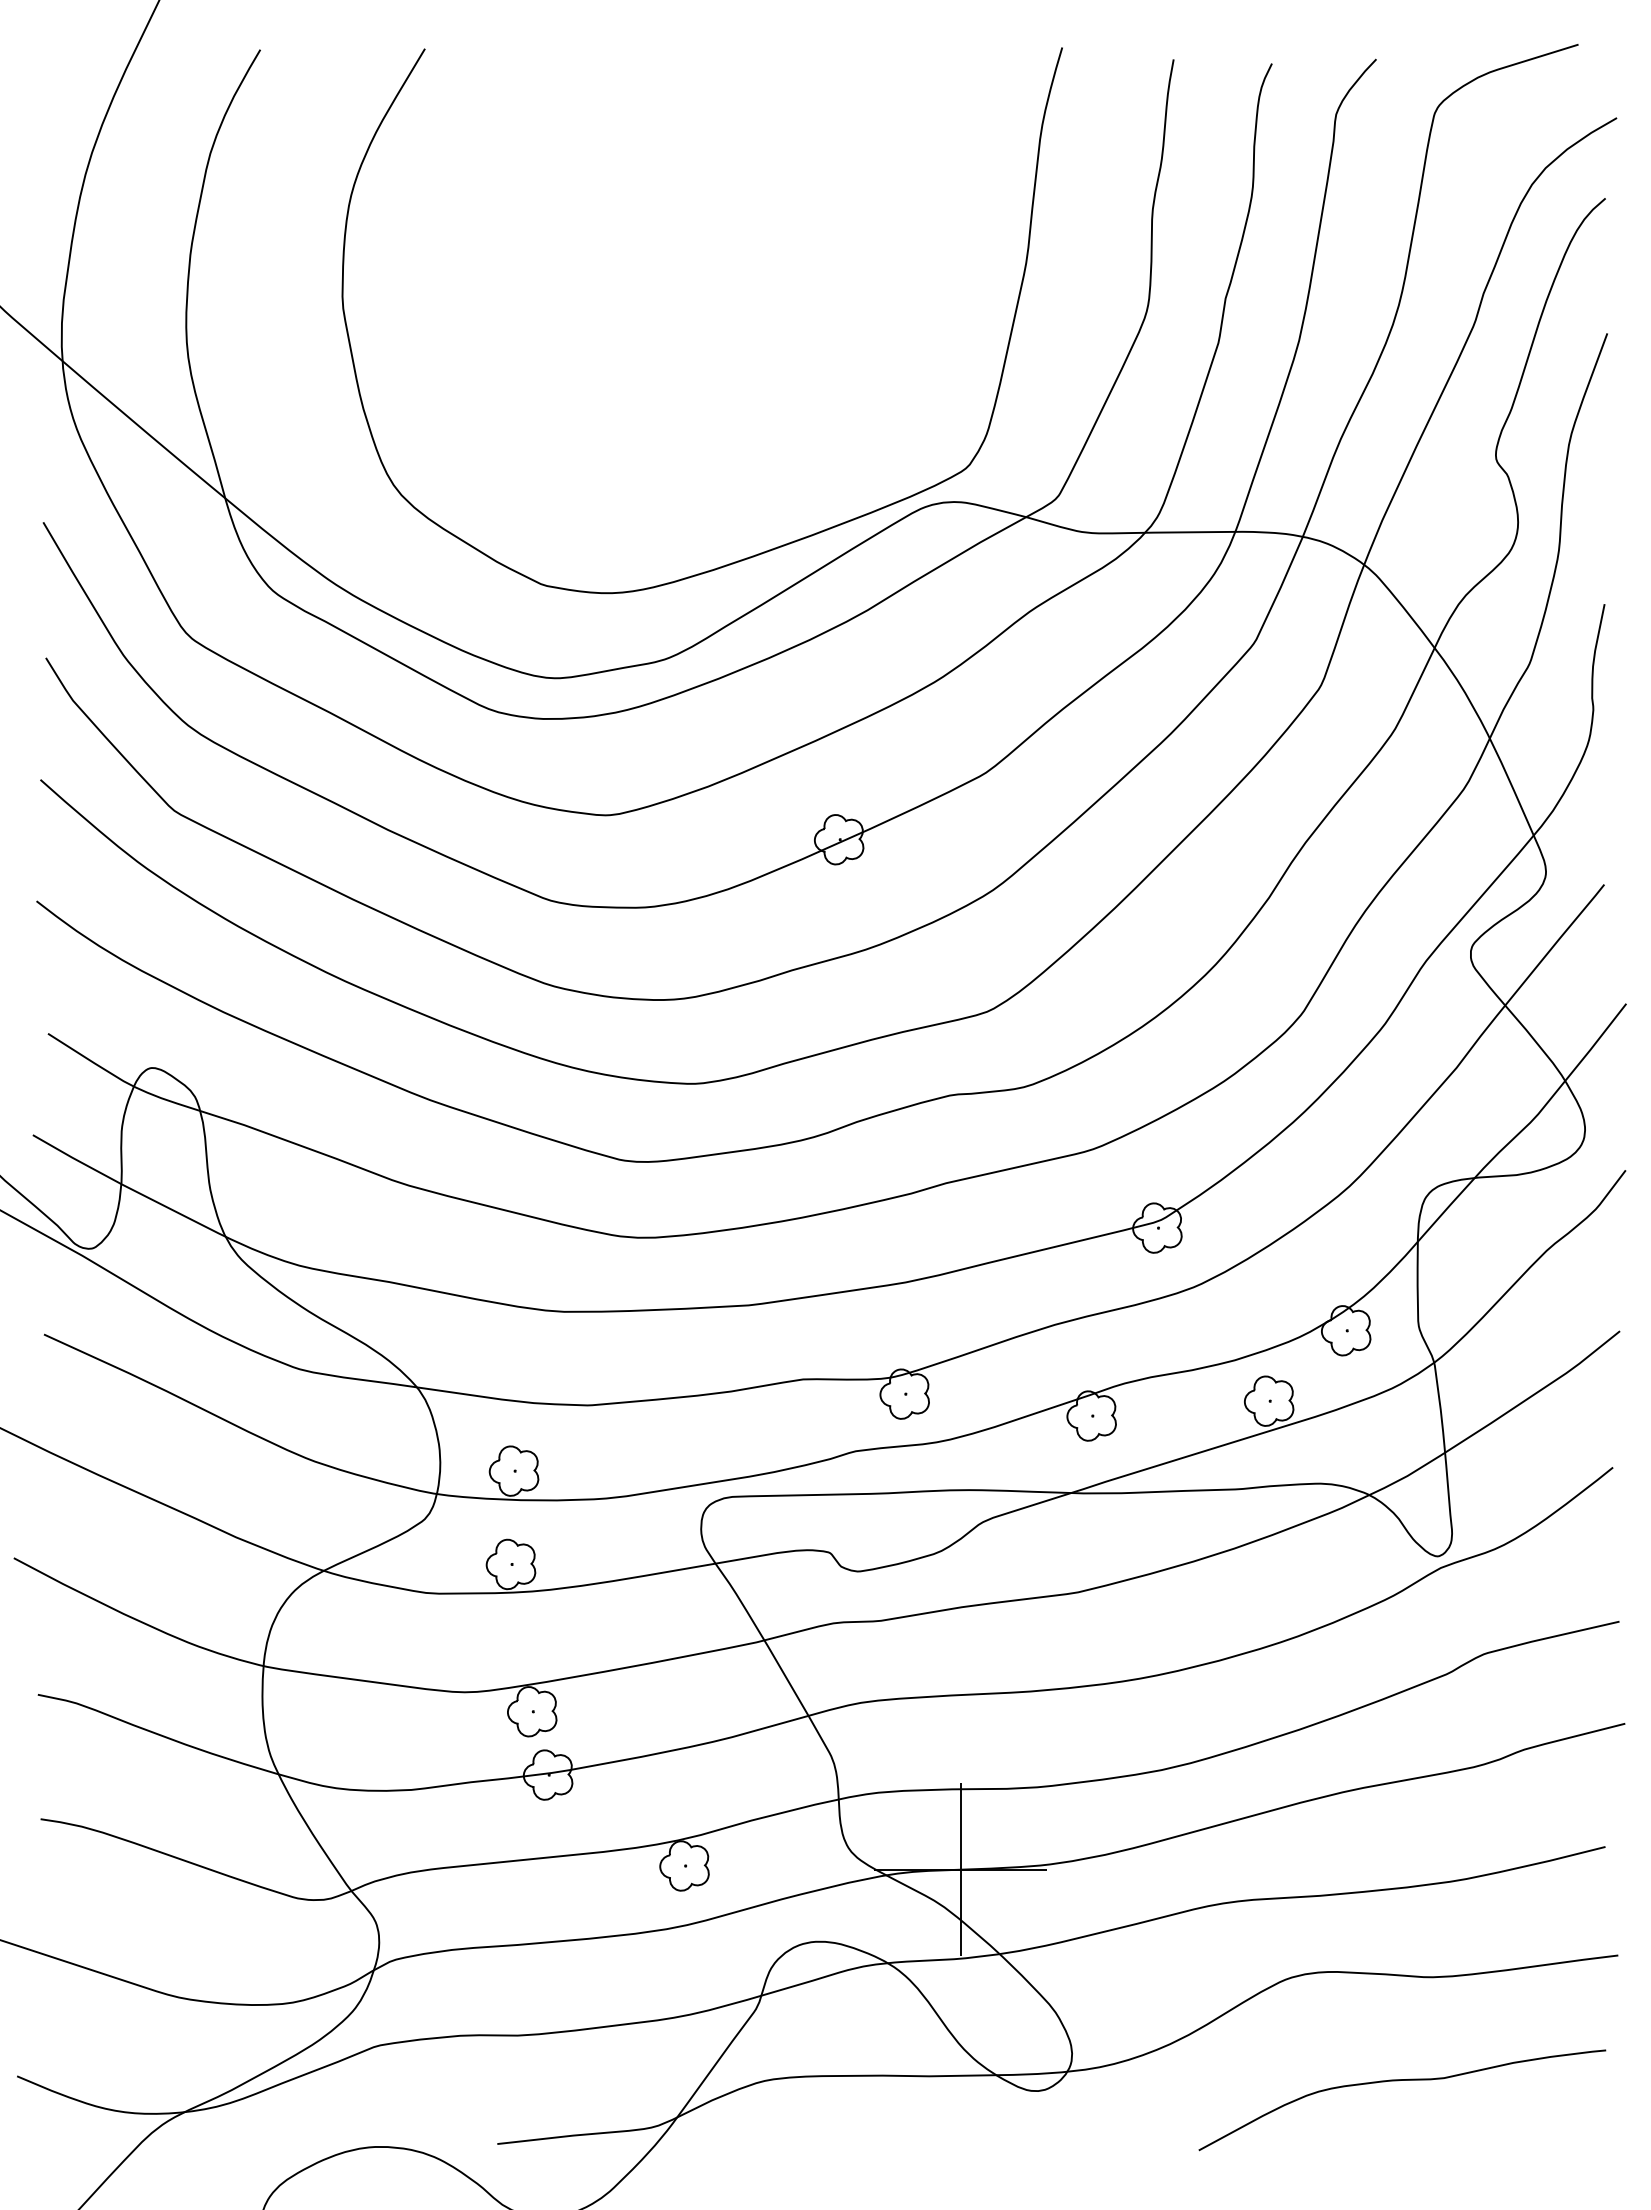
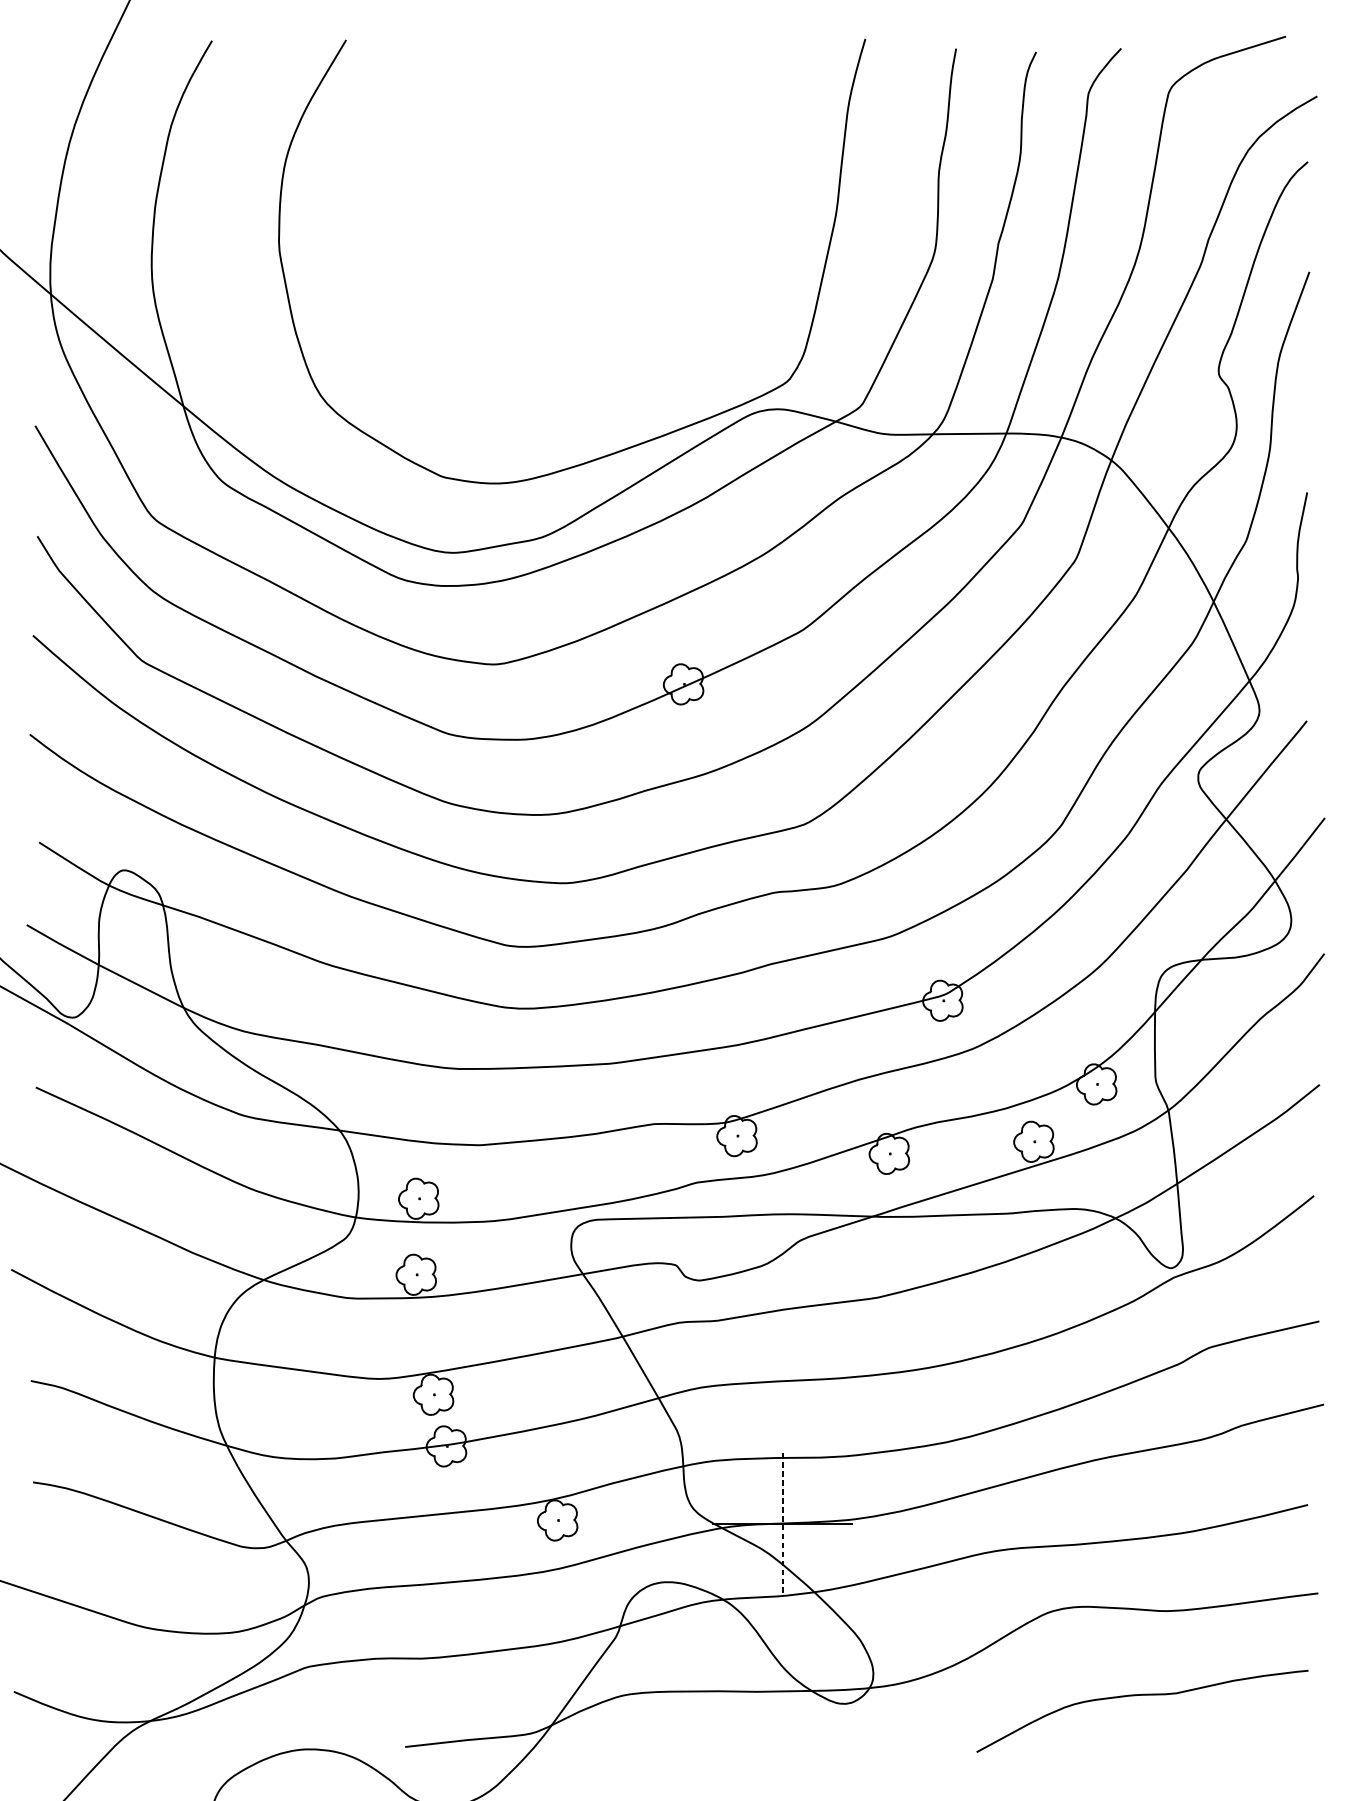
line: (960, 1869) -> (782, 1523), solid -> dashed

